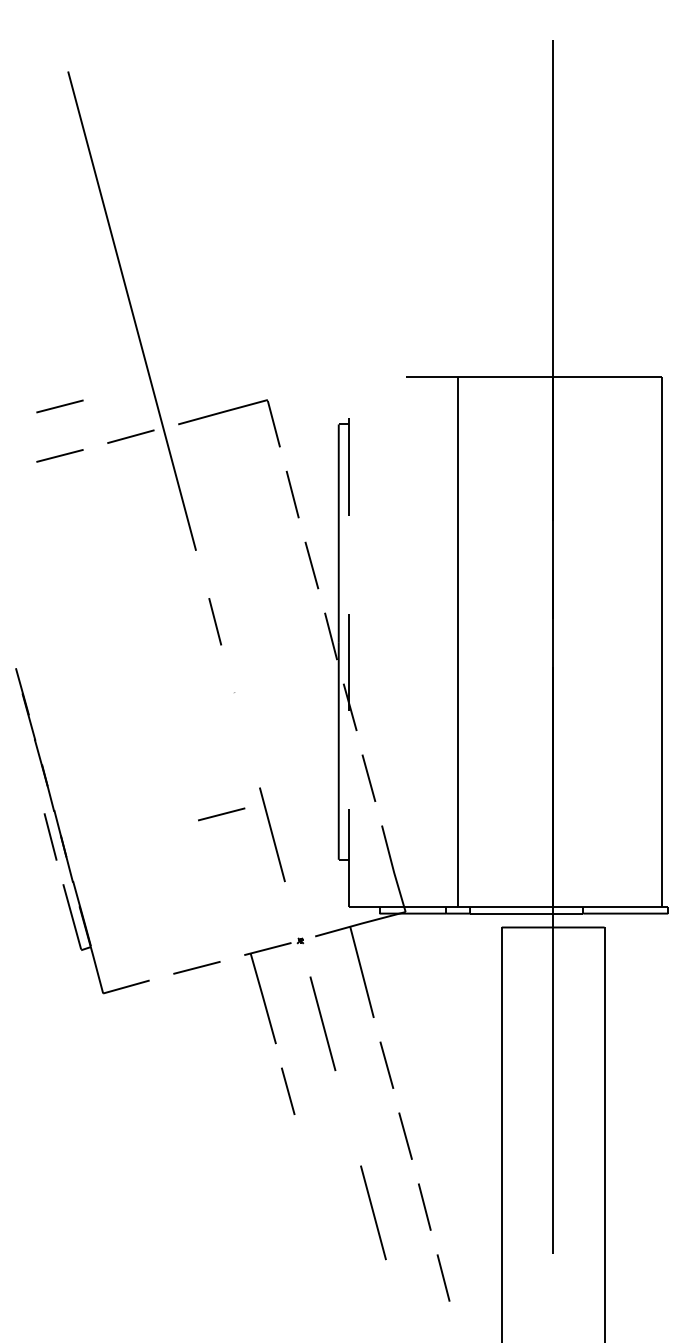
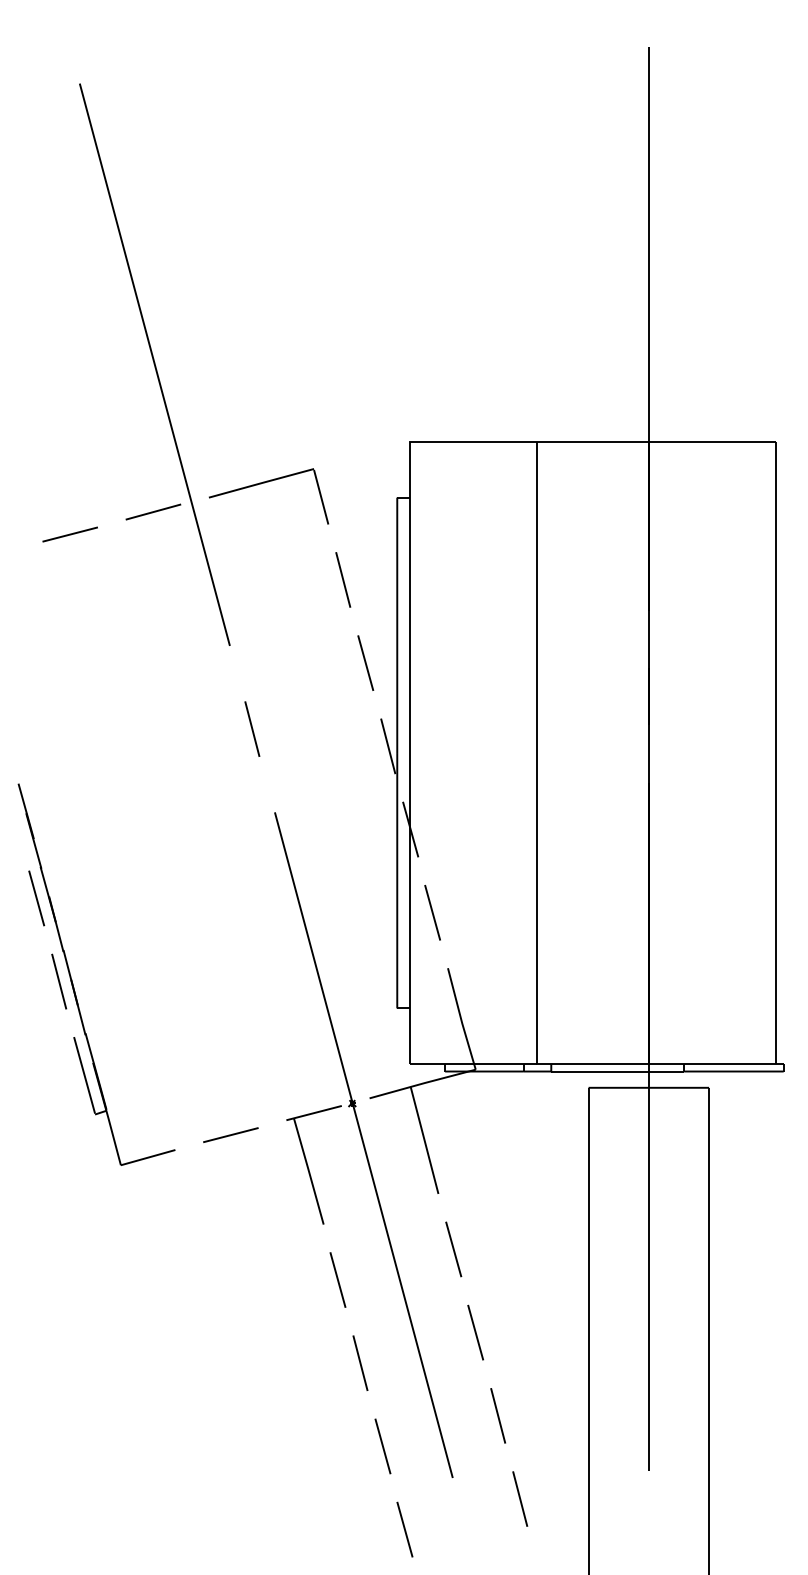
line: (59, 406) -> (69, 476), removed
line: (349, 587) -> (409, 688), dashed -> solid
line: (31, 766) -> (36, 898), added
line: (221, 813) -> (259, 954), removed
line: (309, 976) -> (363, 1145), dashed -> solid
line: (307, 1161) -> (360, 1362), added
line: (326, 1233) -> (382, 1446), added
line: (344, 1303) -> (404, 1529), added

